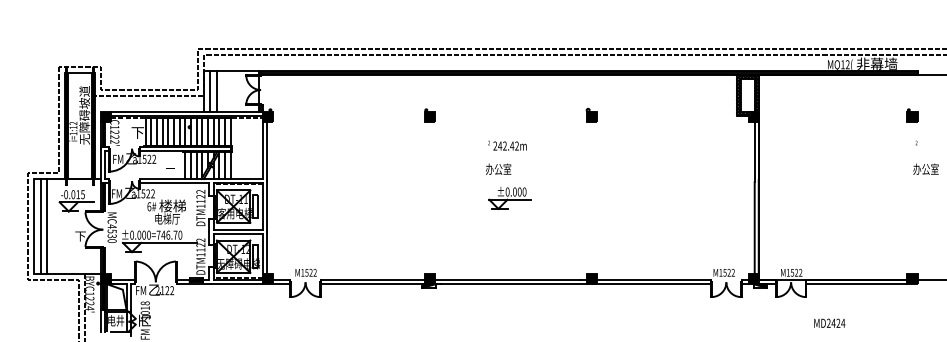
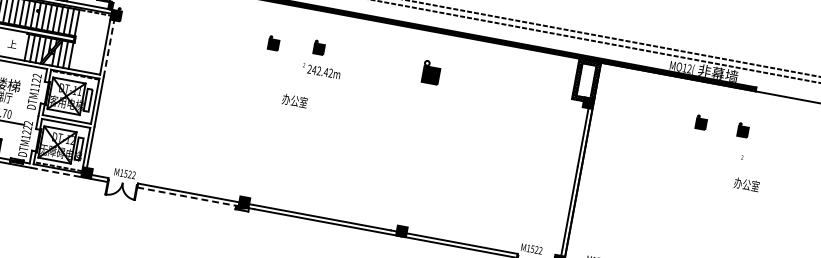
part: (475, 111) -> (318, 47), added
part: (591, 114) -> (431, 71), size x1.6
part: (869, 115) -> (701, 122), added
text: (507, 145) -> (321, 70), moved
line: (267, 151) -> (109, 48), solid -> dashed
text: (498, 168) -> (295, 100), moved
part: (509, 198) -> (336, 138), removed
text: (200, 249) -> (26, 131), DTM1122 -> DTM1222
line: (237, 284) -> (56, 172), solid -> dashed
line: (375, 284) -> (190, 197), solid -> dashed

